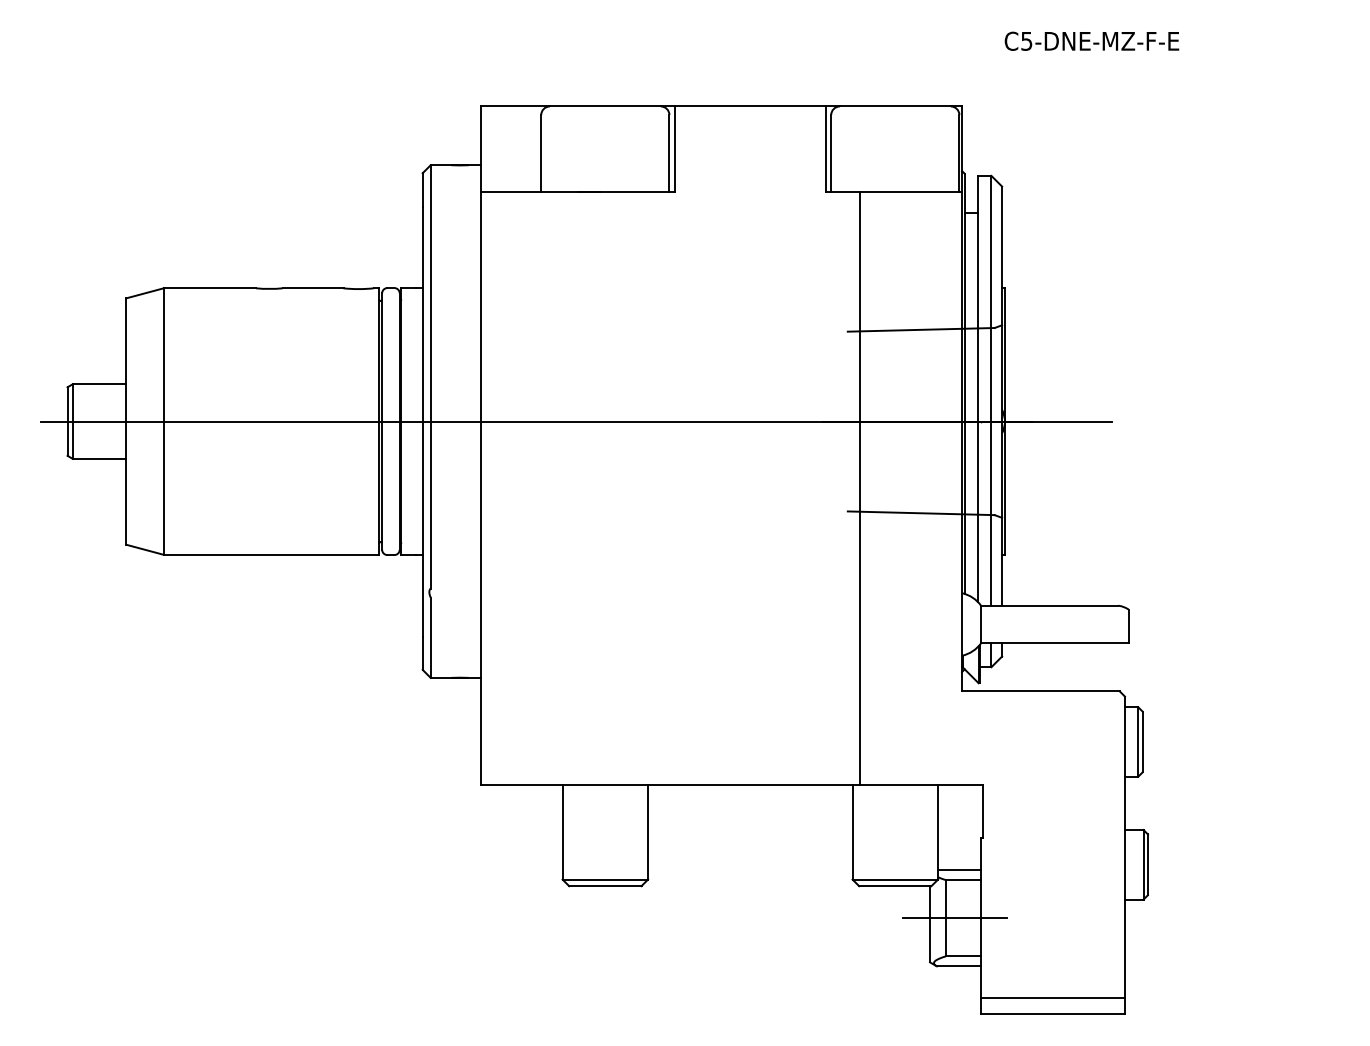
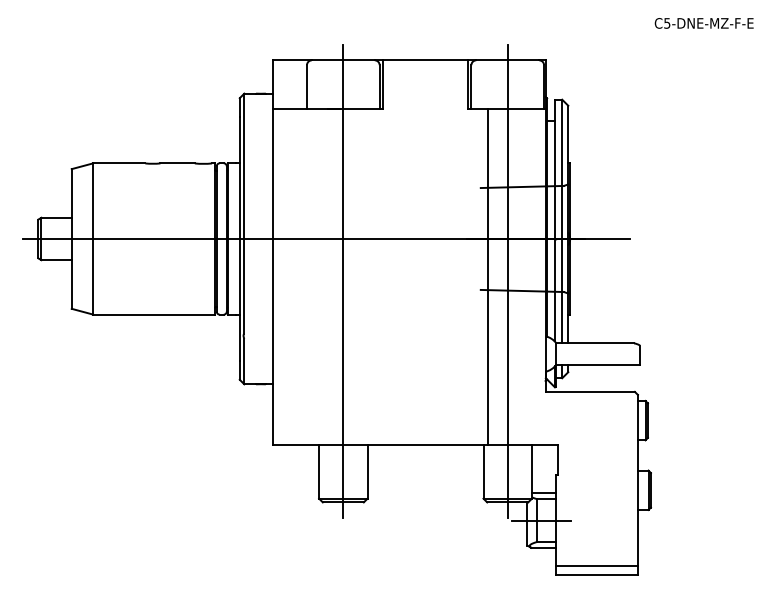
text: (1090, 41) -> (703, 23), moved
line: (605, 496) -> (343, 281), added
line: (894, 496) -> (507, 281), added

